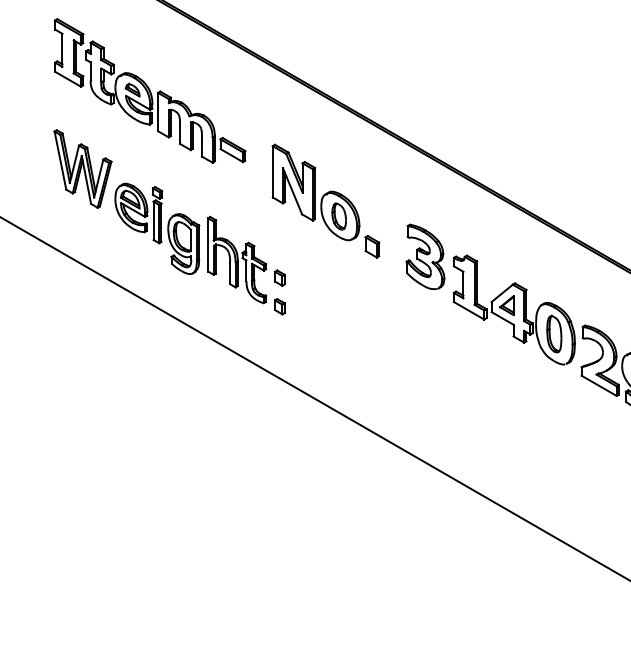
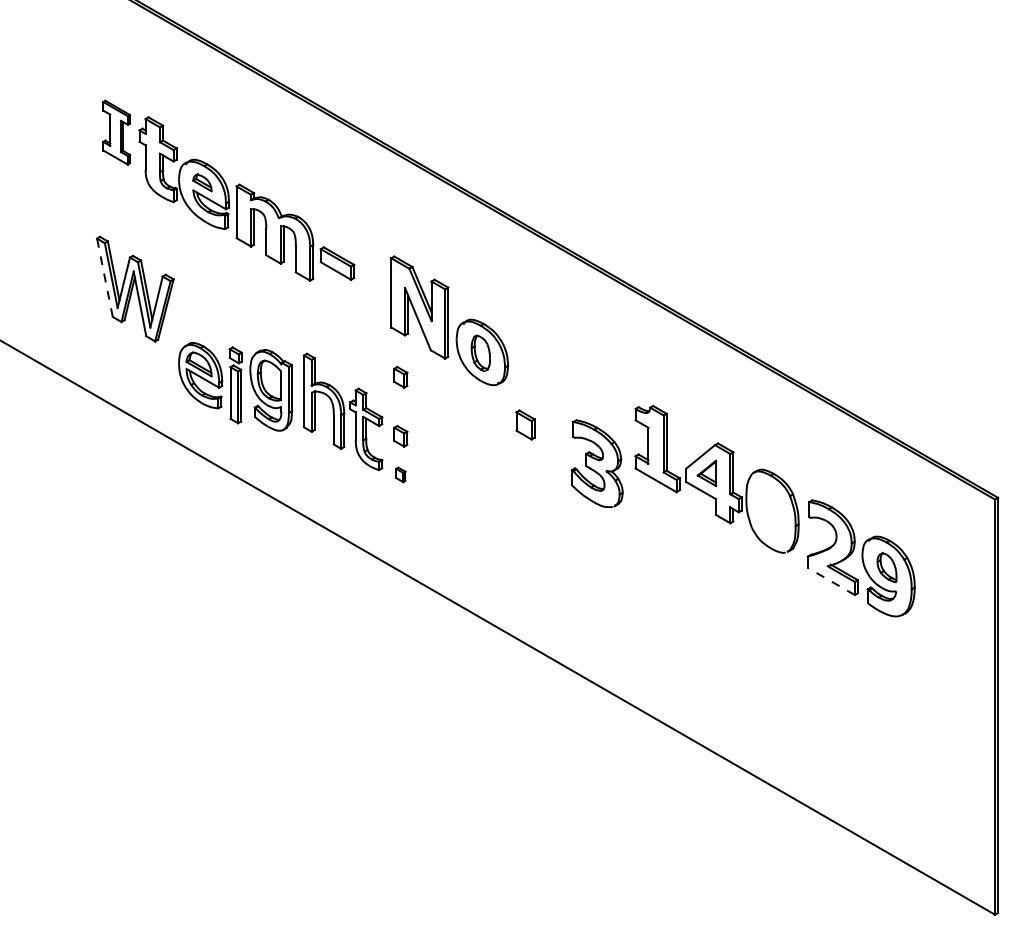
part: (69, 52) -> (116, 132), size x0.7
line: (60, 160) -> (104, 277), solid -> dashed
part: (138, 213) -> (210, 383), moved
part: (279, 233) -> (400, 376), added
part: (372, 246) -> (525, 424), moved
part: (424, 256) -> (596, 463), moved
part: (279, 306) -> (400, 474), size x0.7
part: (553, 333) -> (770, 511), removed
line: (598, 385) -> (830, 581), solid -> dashed

